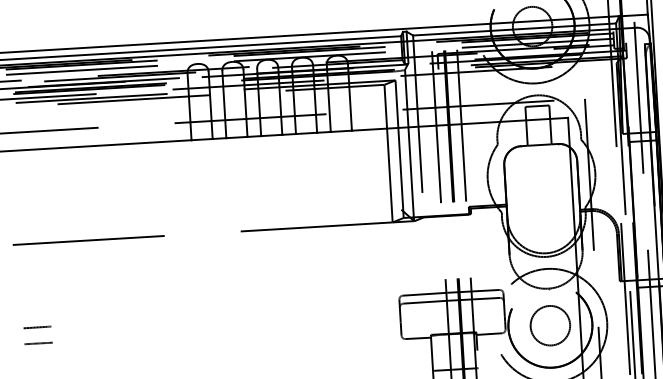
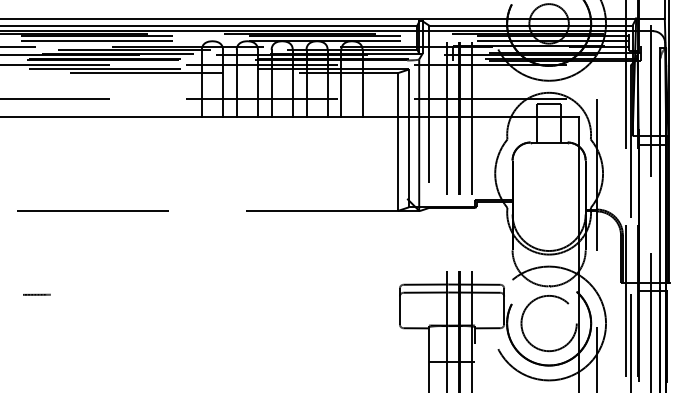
circle: (549, 325) -> (548, 323), size x1.4
line: (38, 343) -> (37, 310), removed

